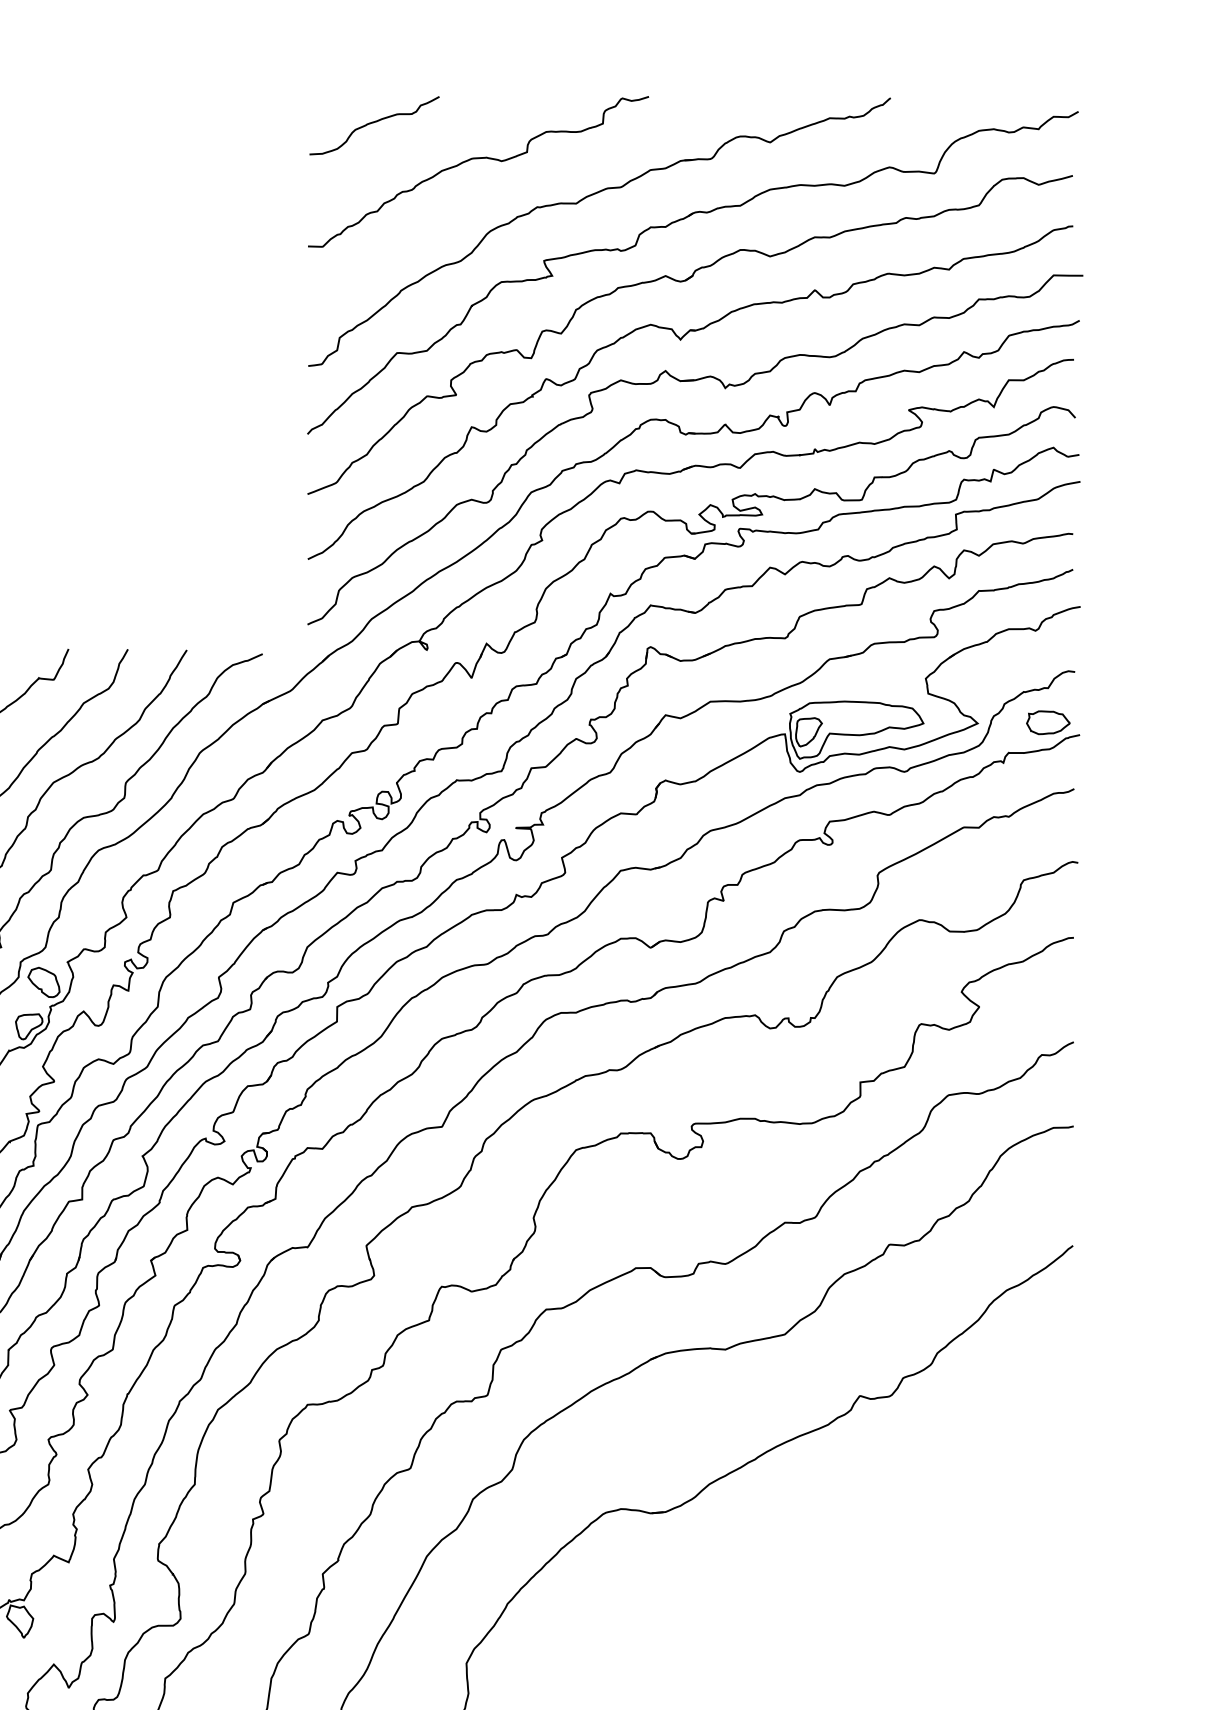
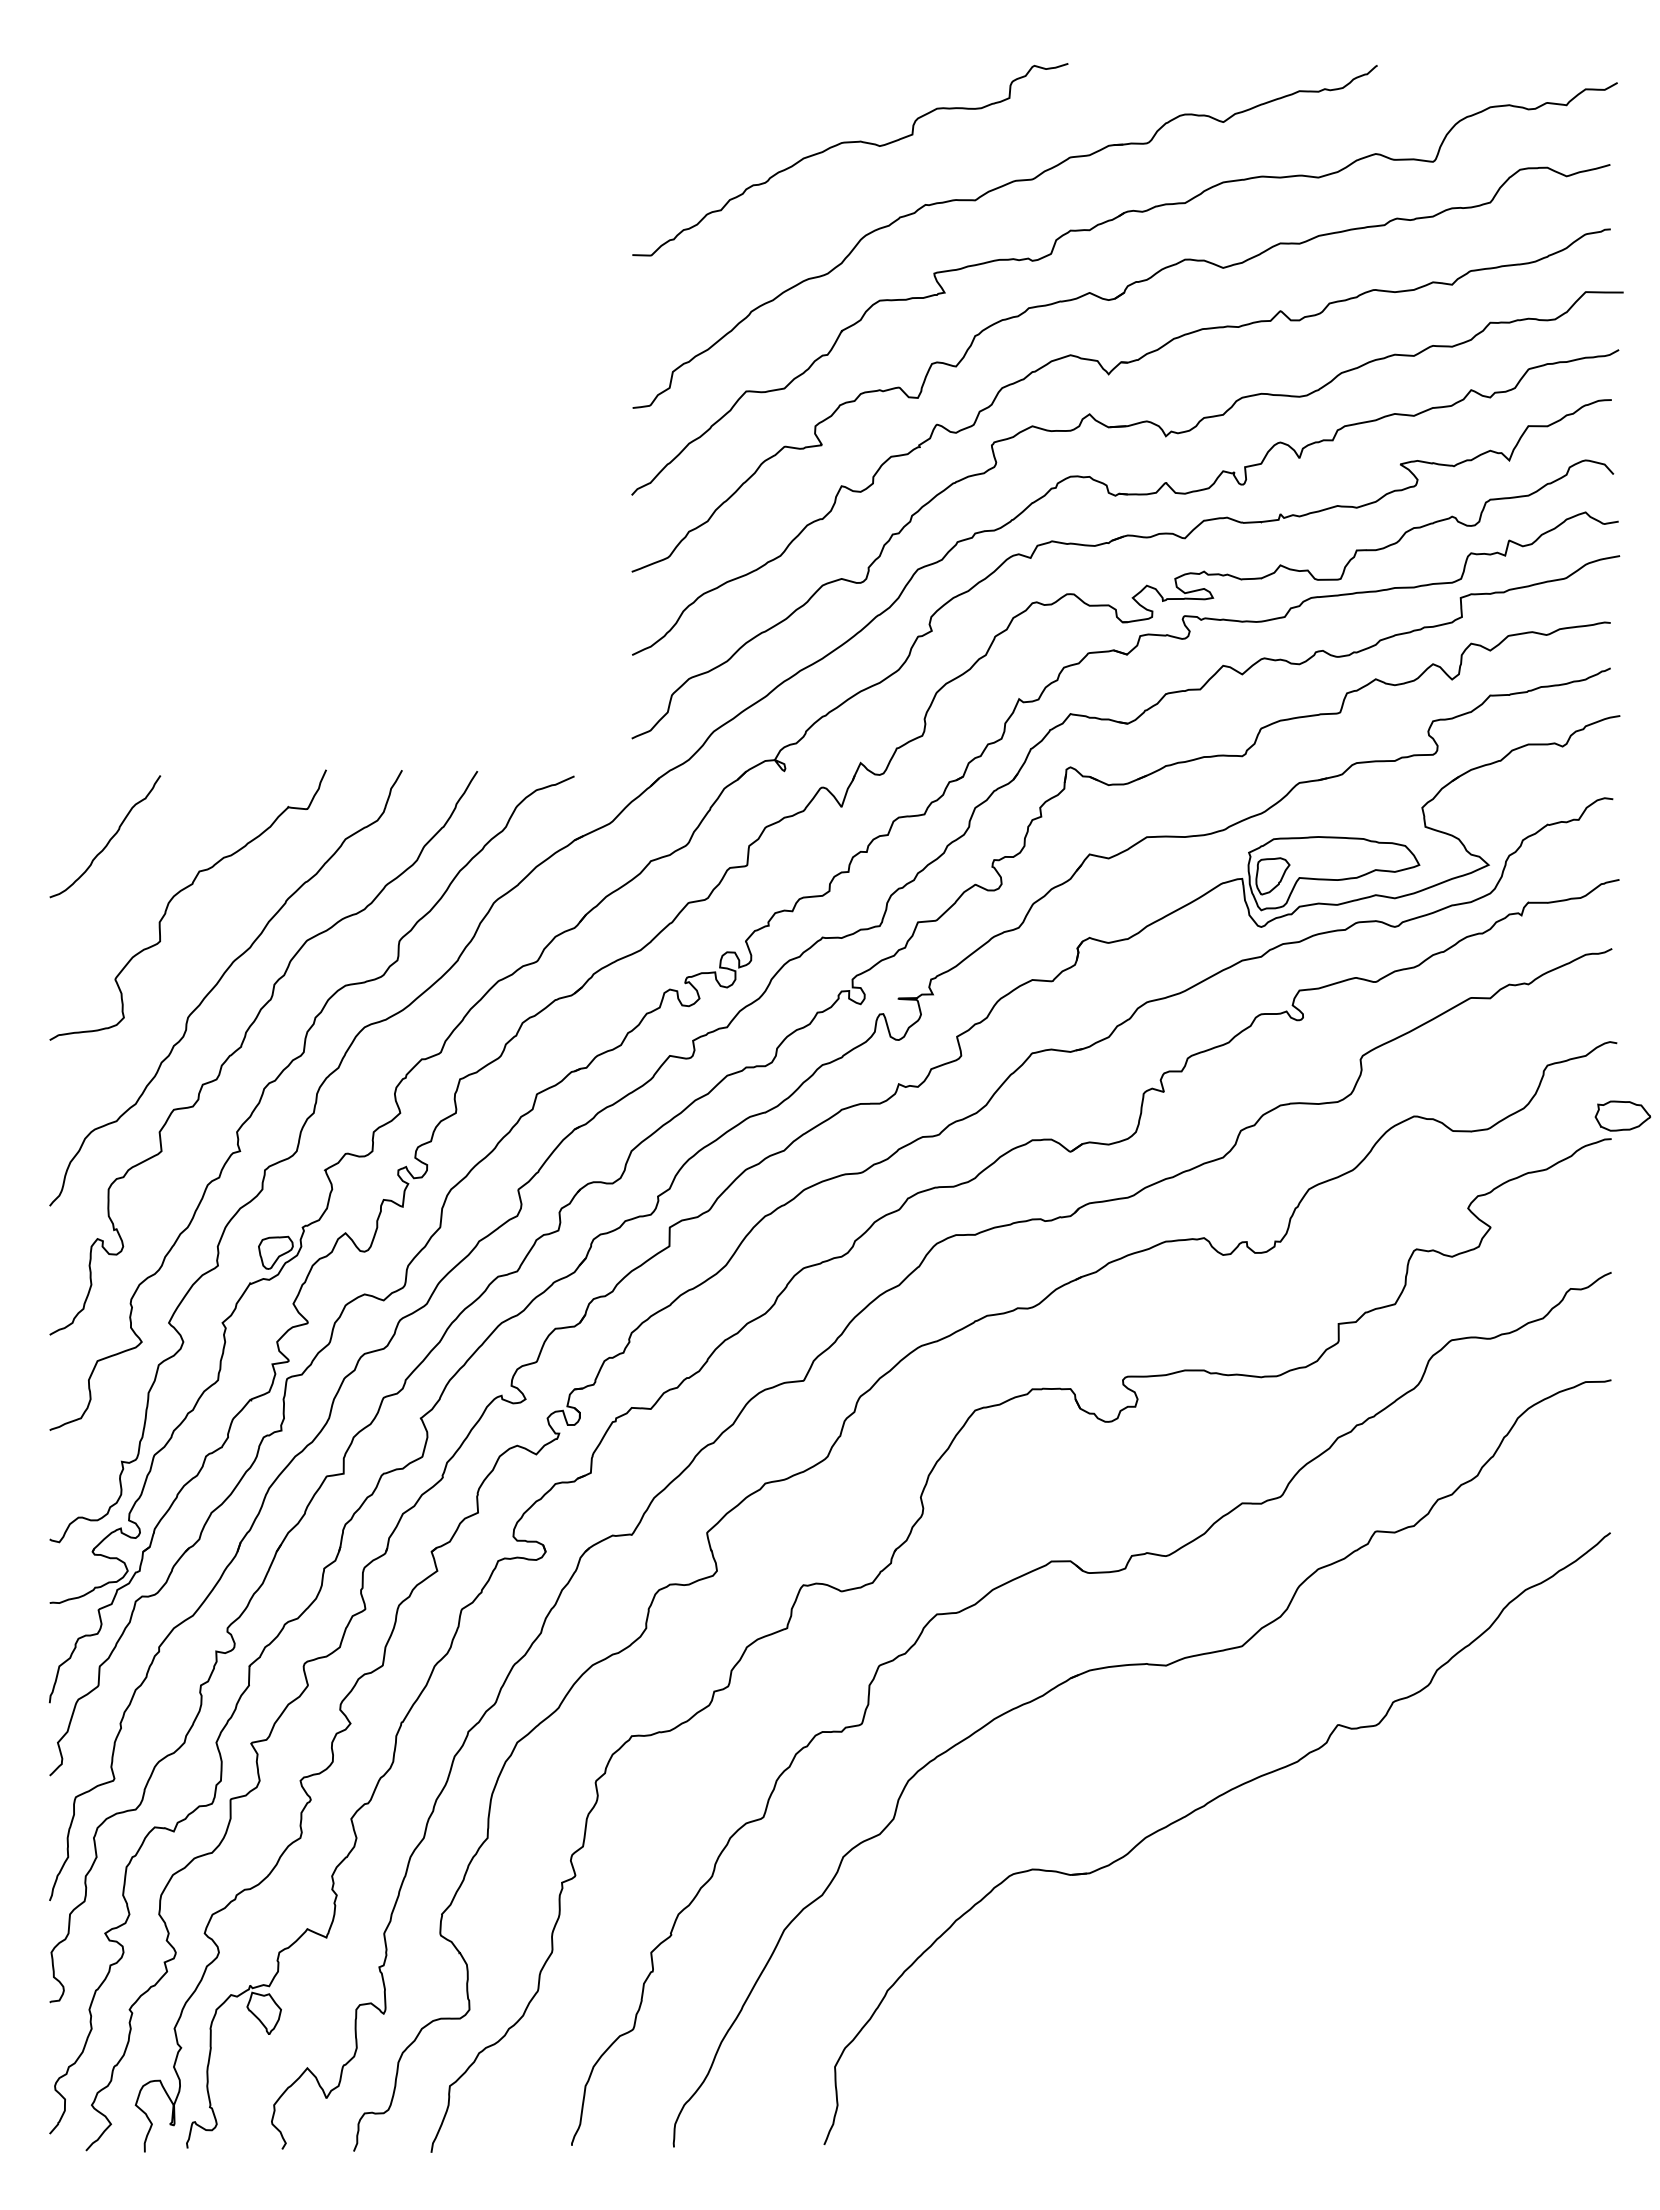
curve: (373, 123) -> (716, 97), removed
part: (1047, 722) -> (1622, 1115), moved
part: (43, 981) -> (294, 1195), removed

